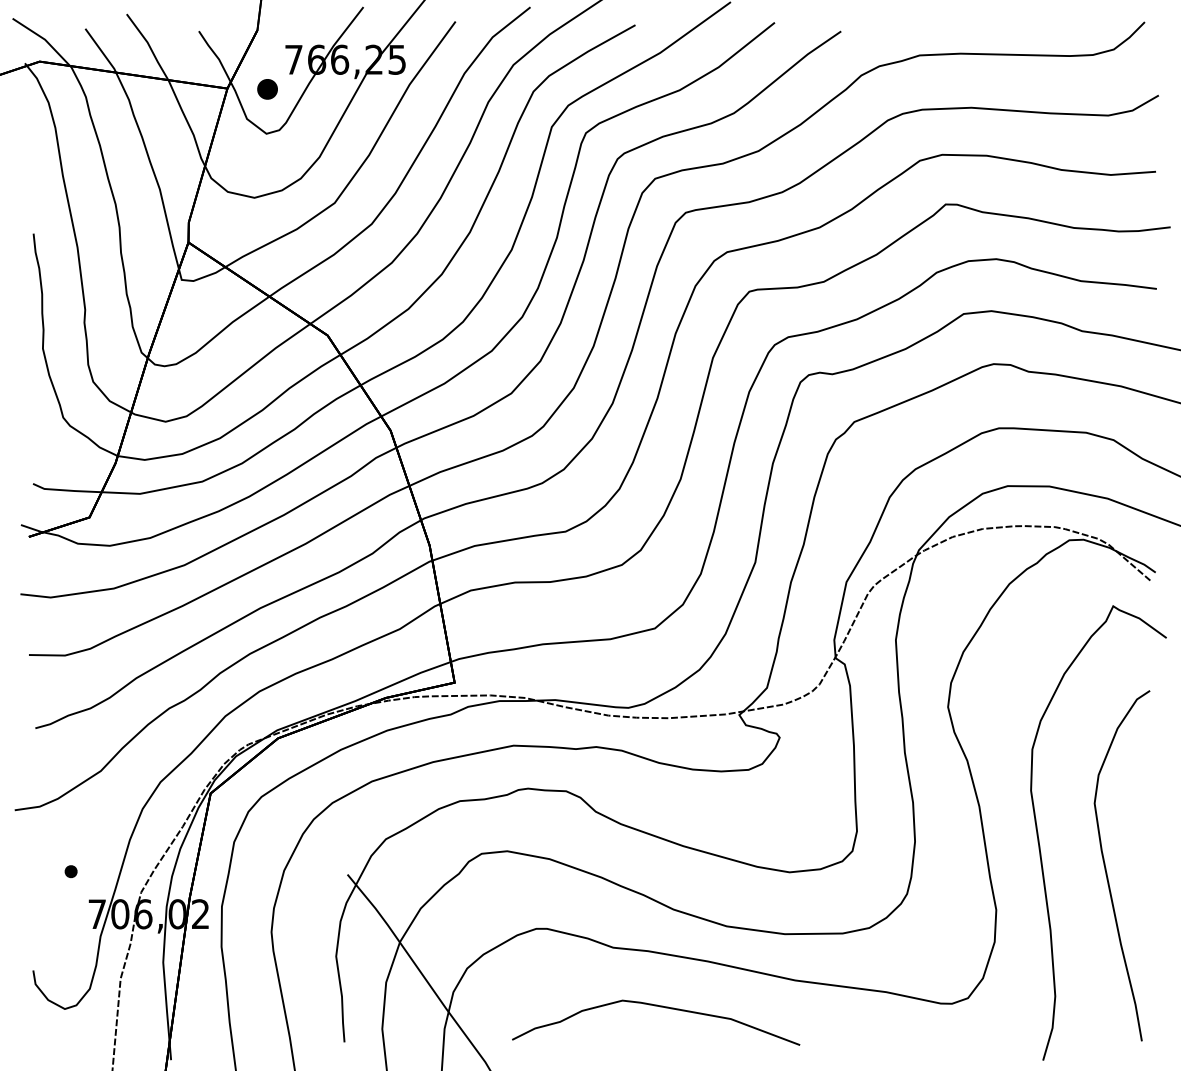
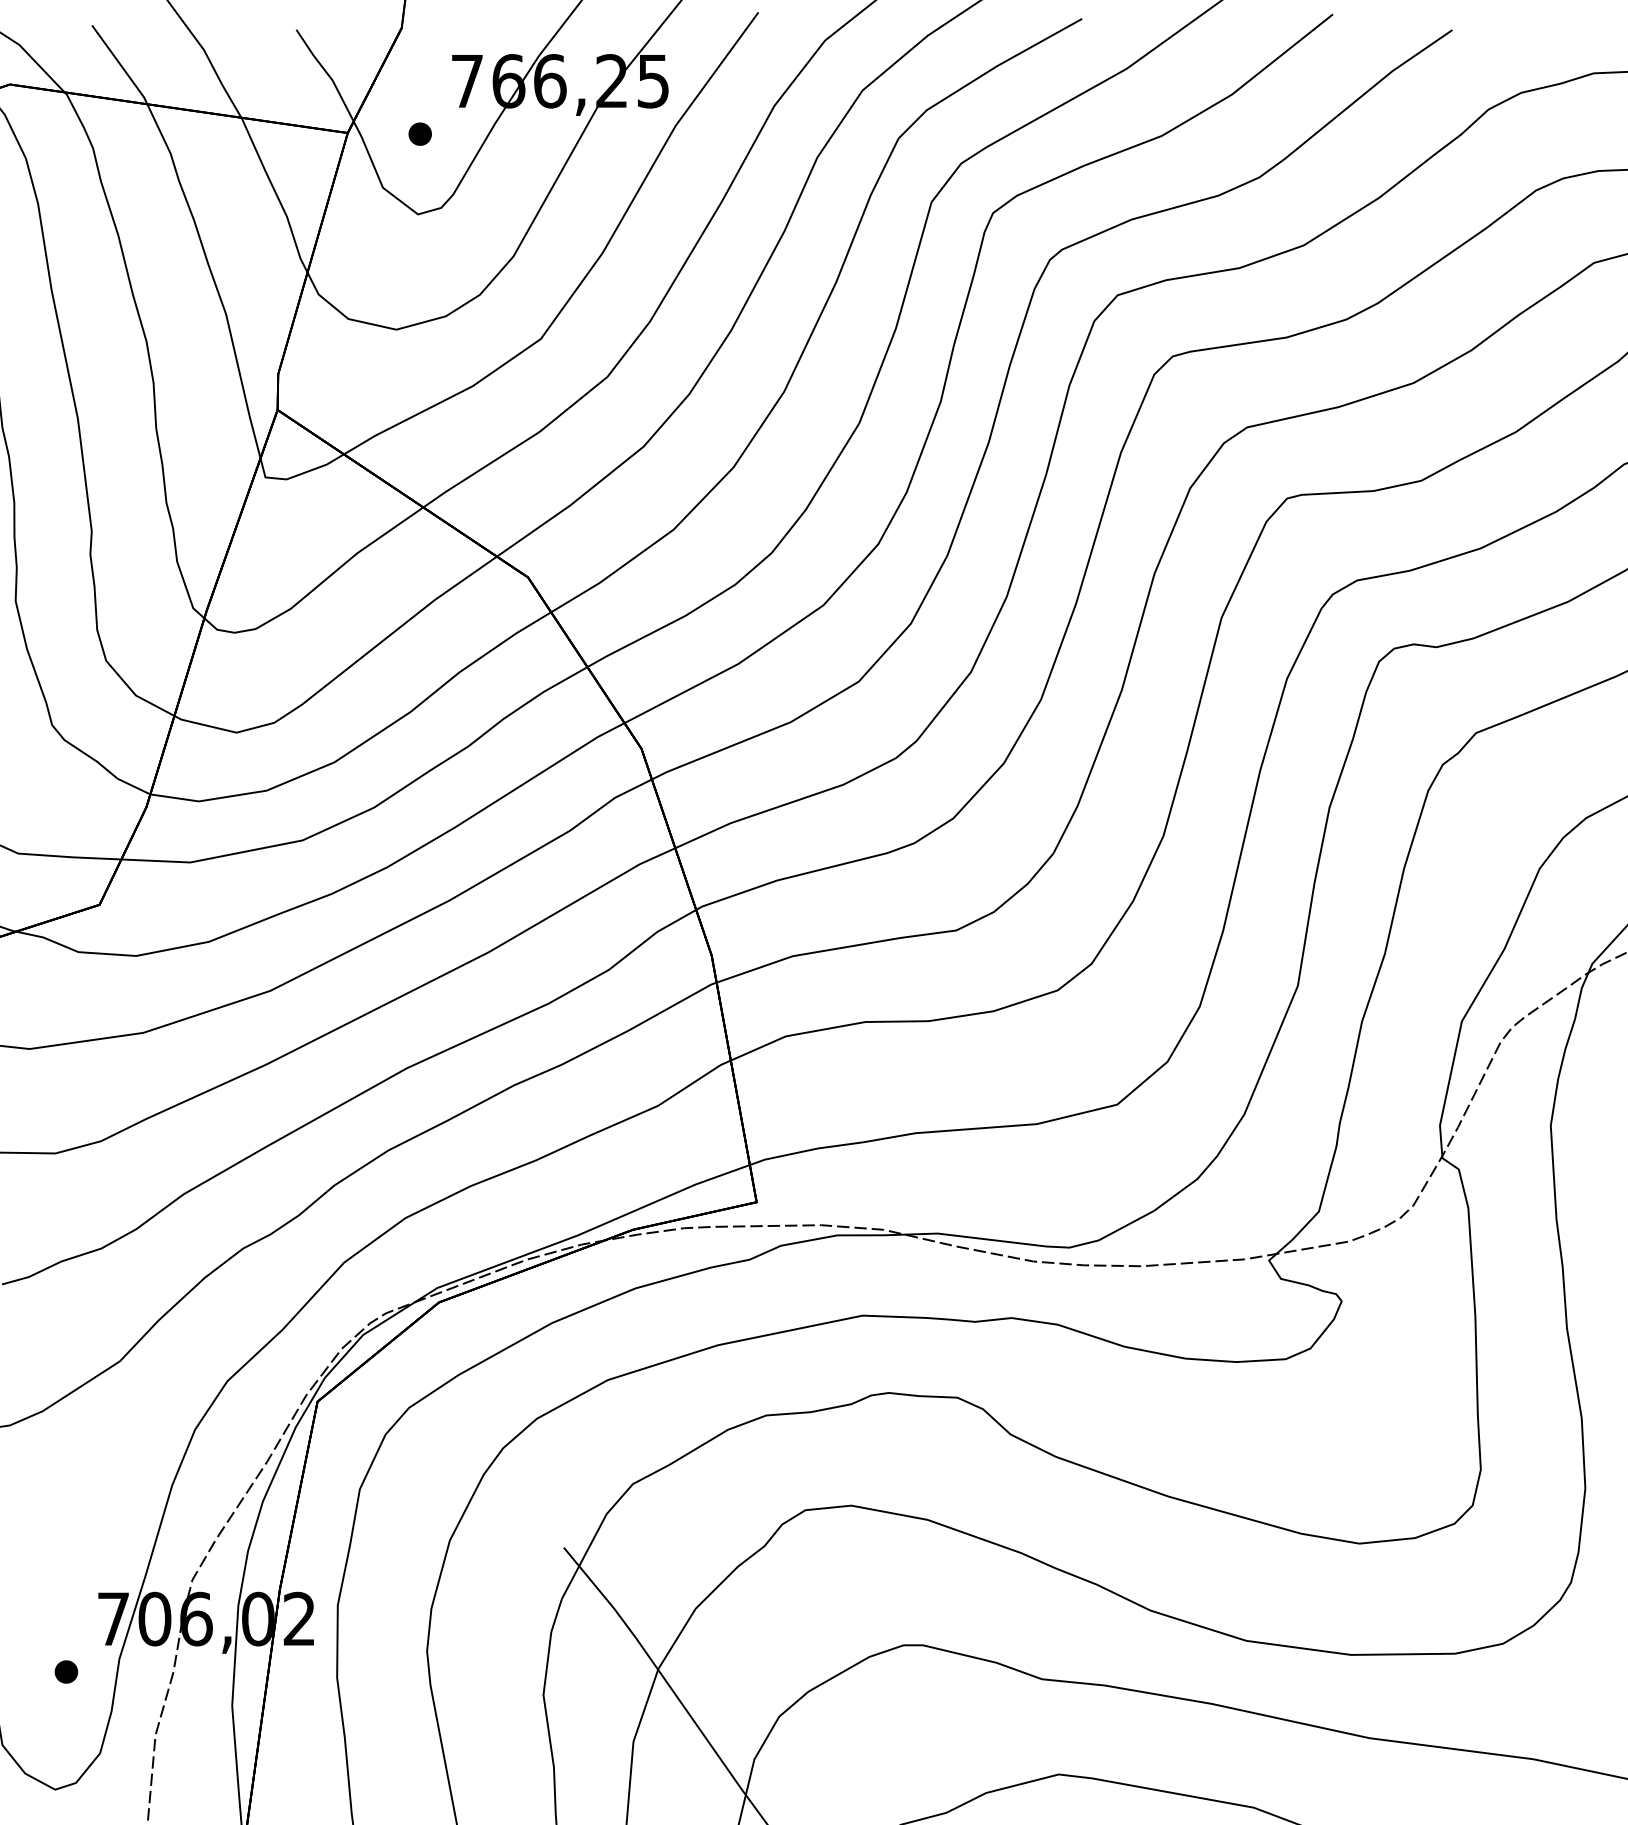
part: (267, 88) -> (419, 132), size x0.62
part: (70, 871) -> (65, 1671), moved

